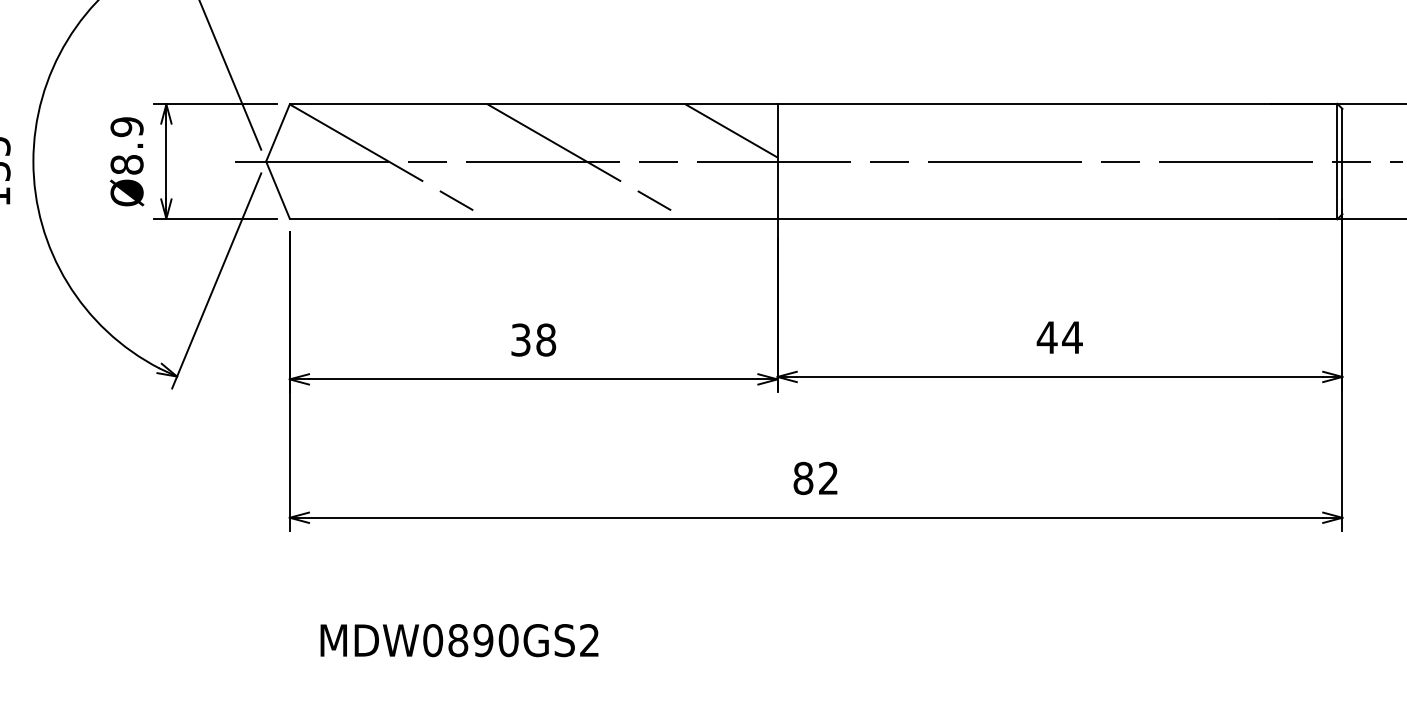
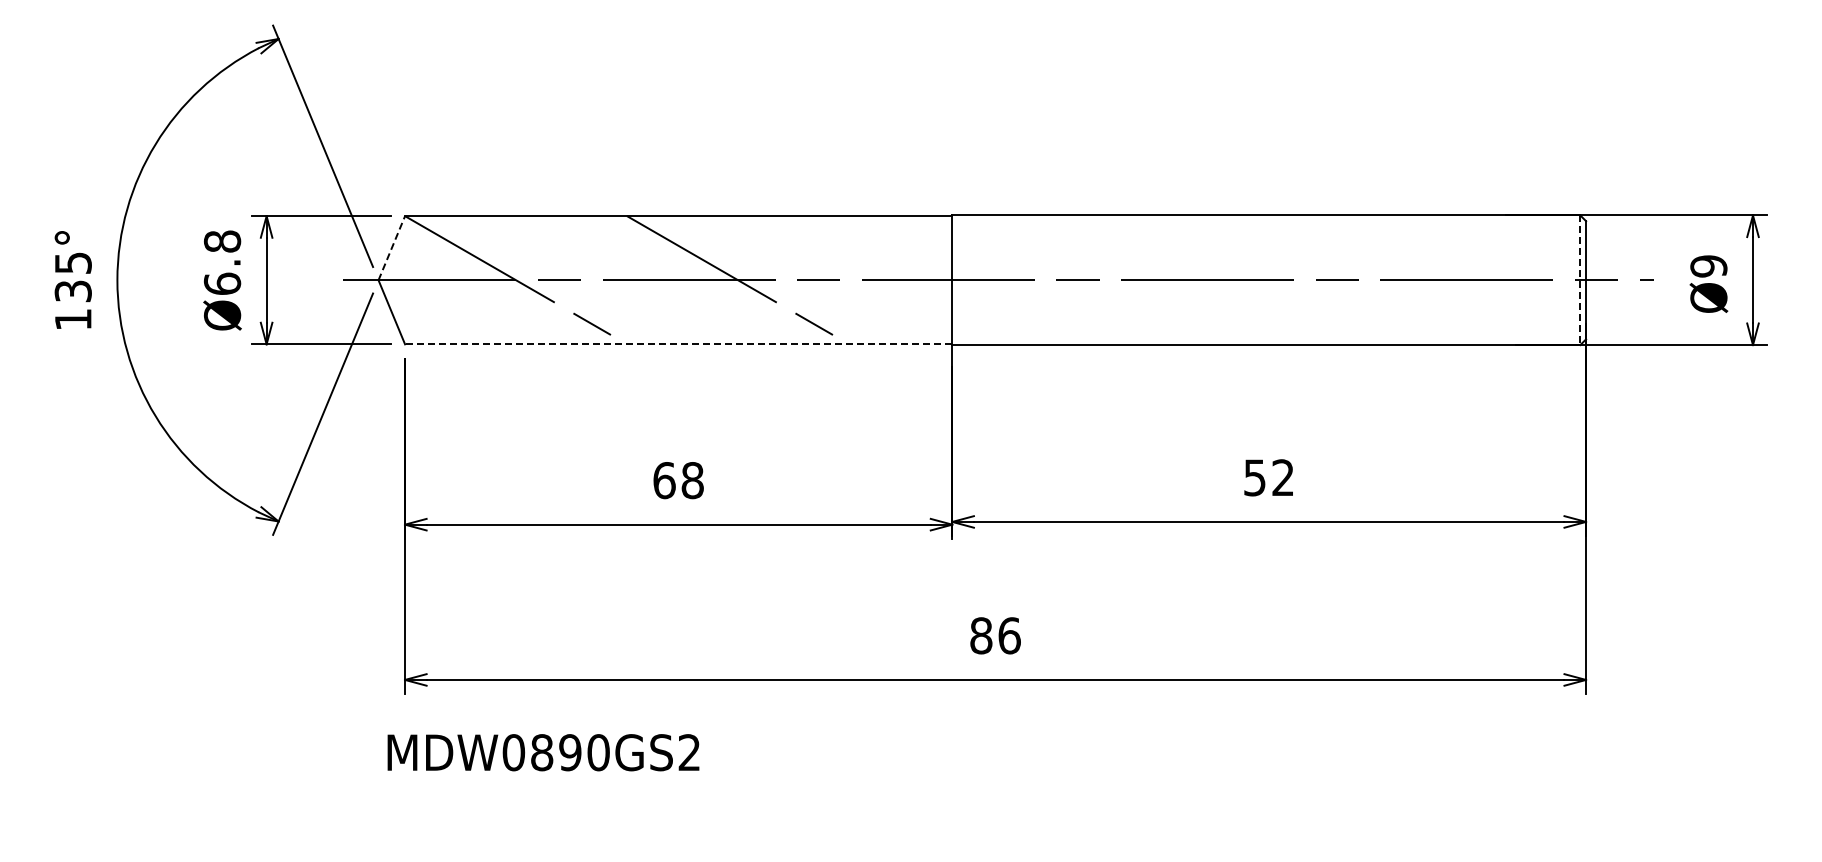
line: (731, 130) -> (900, 245), removed
line: (277, 133) -> (391, 248), solid -> dashed
text: (127, 145) -> (222, 262), Ø8.9 -> Ø6.8
line: (1337, 161) -> (1580, 280), solid -> dashed
line: (533, 218) -> (678, 344), solid -> dashed
text: (1059, 337) -> (1268, 477), 44 -> 52
text: (521, 340) -> (664, 480), 38 -> 68
text: (828, 478) -> (1009, 635), 82 -> 86
text: (459, 640) -> (543, 752), moved

